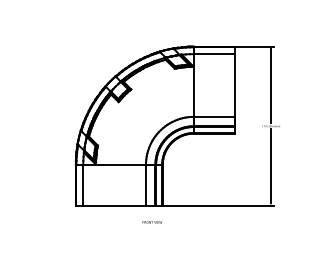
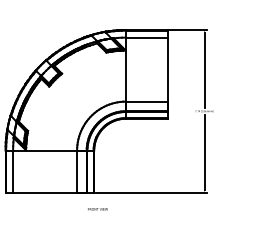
text: (152, 222) -> (98, 209), moved

